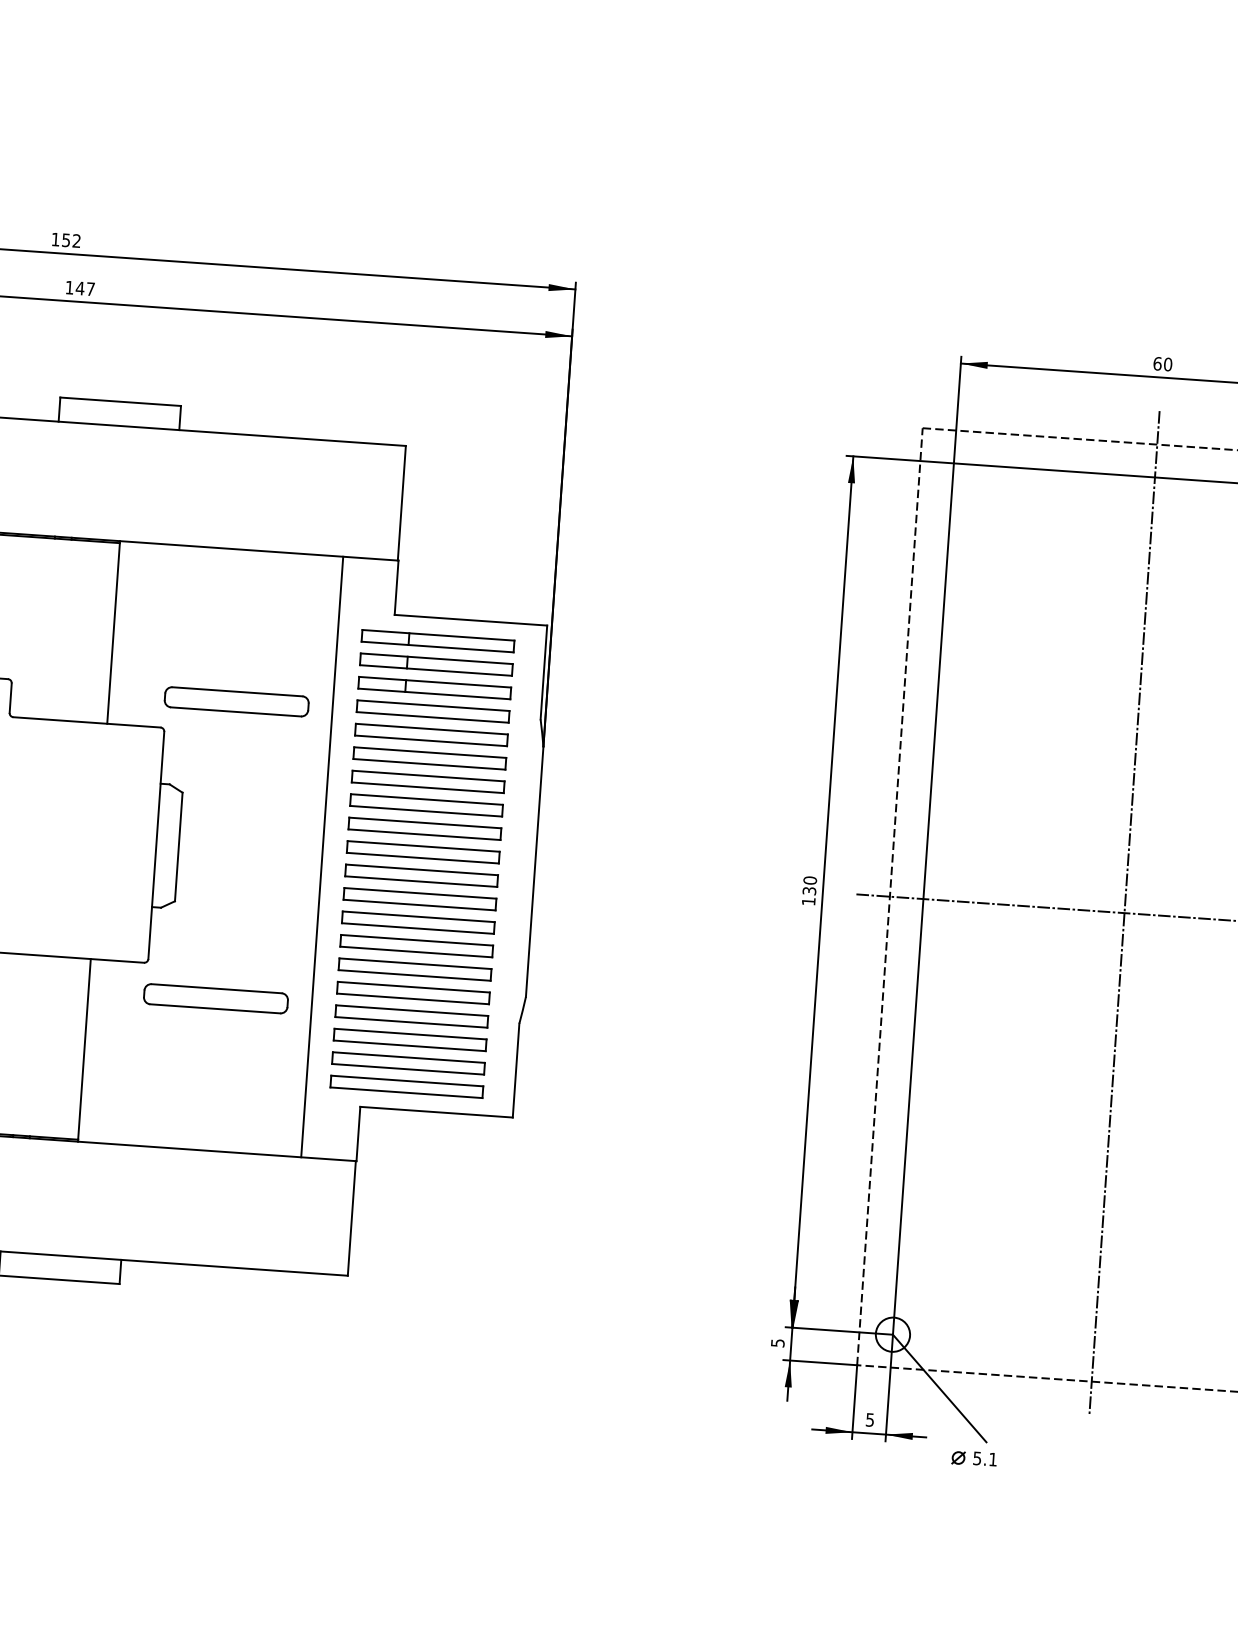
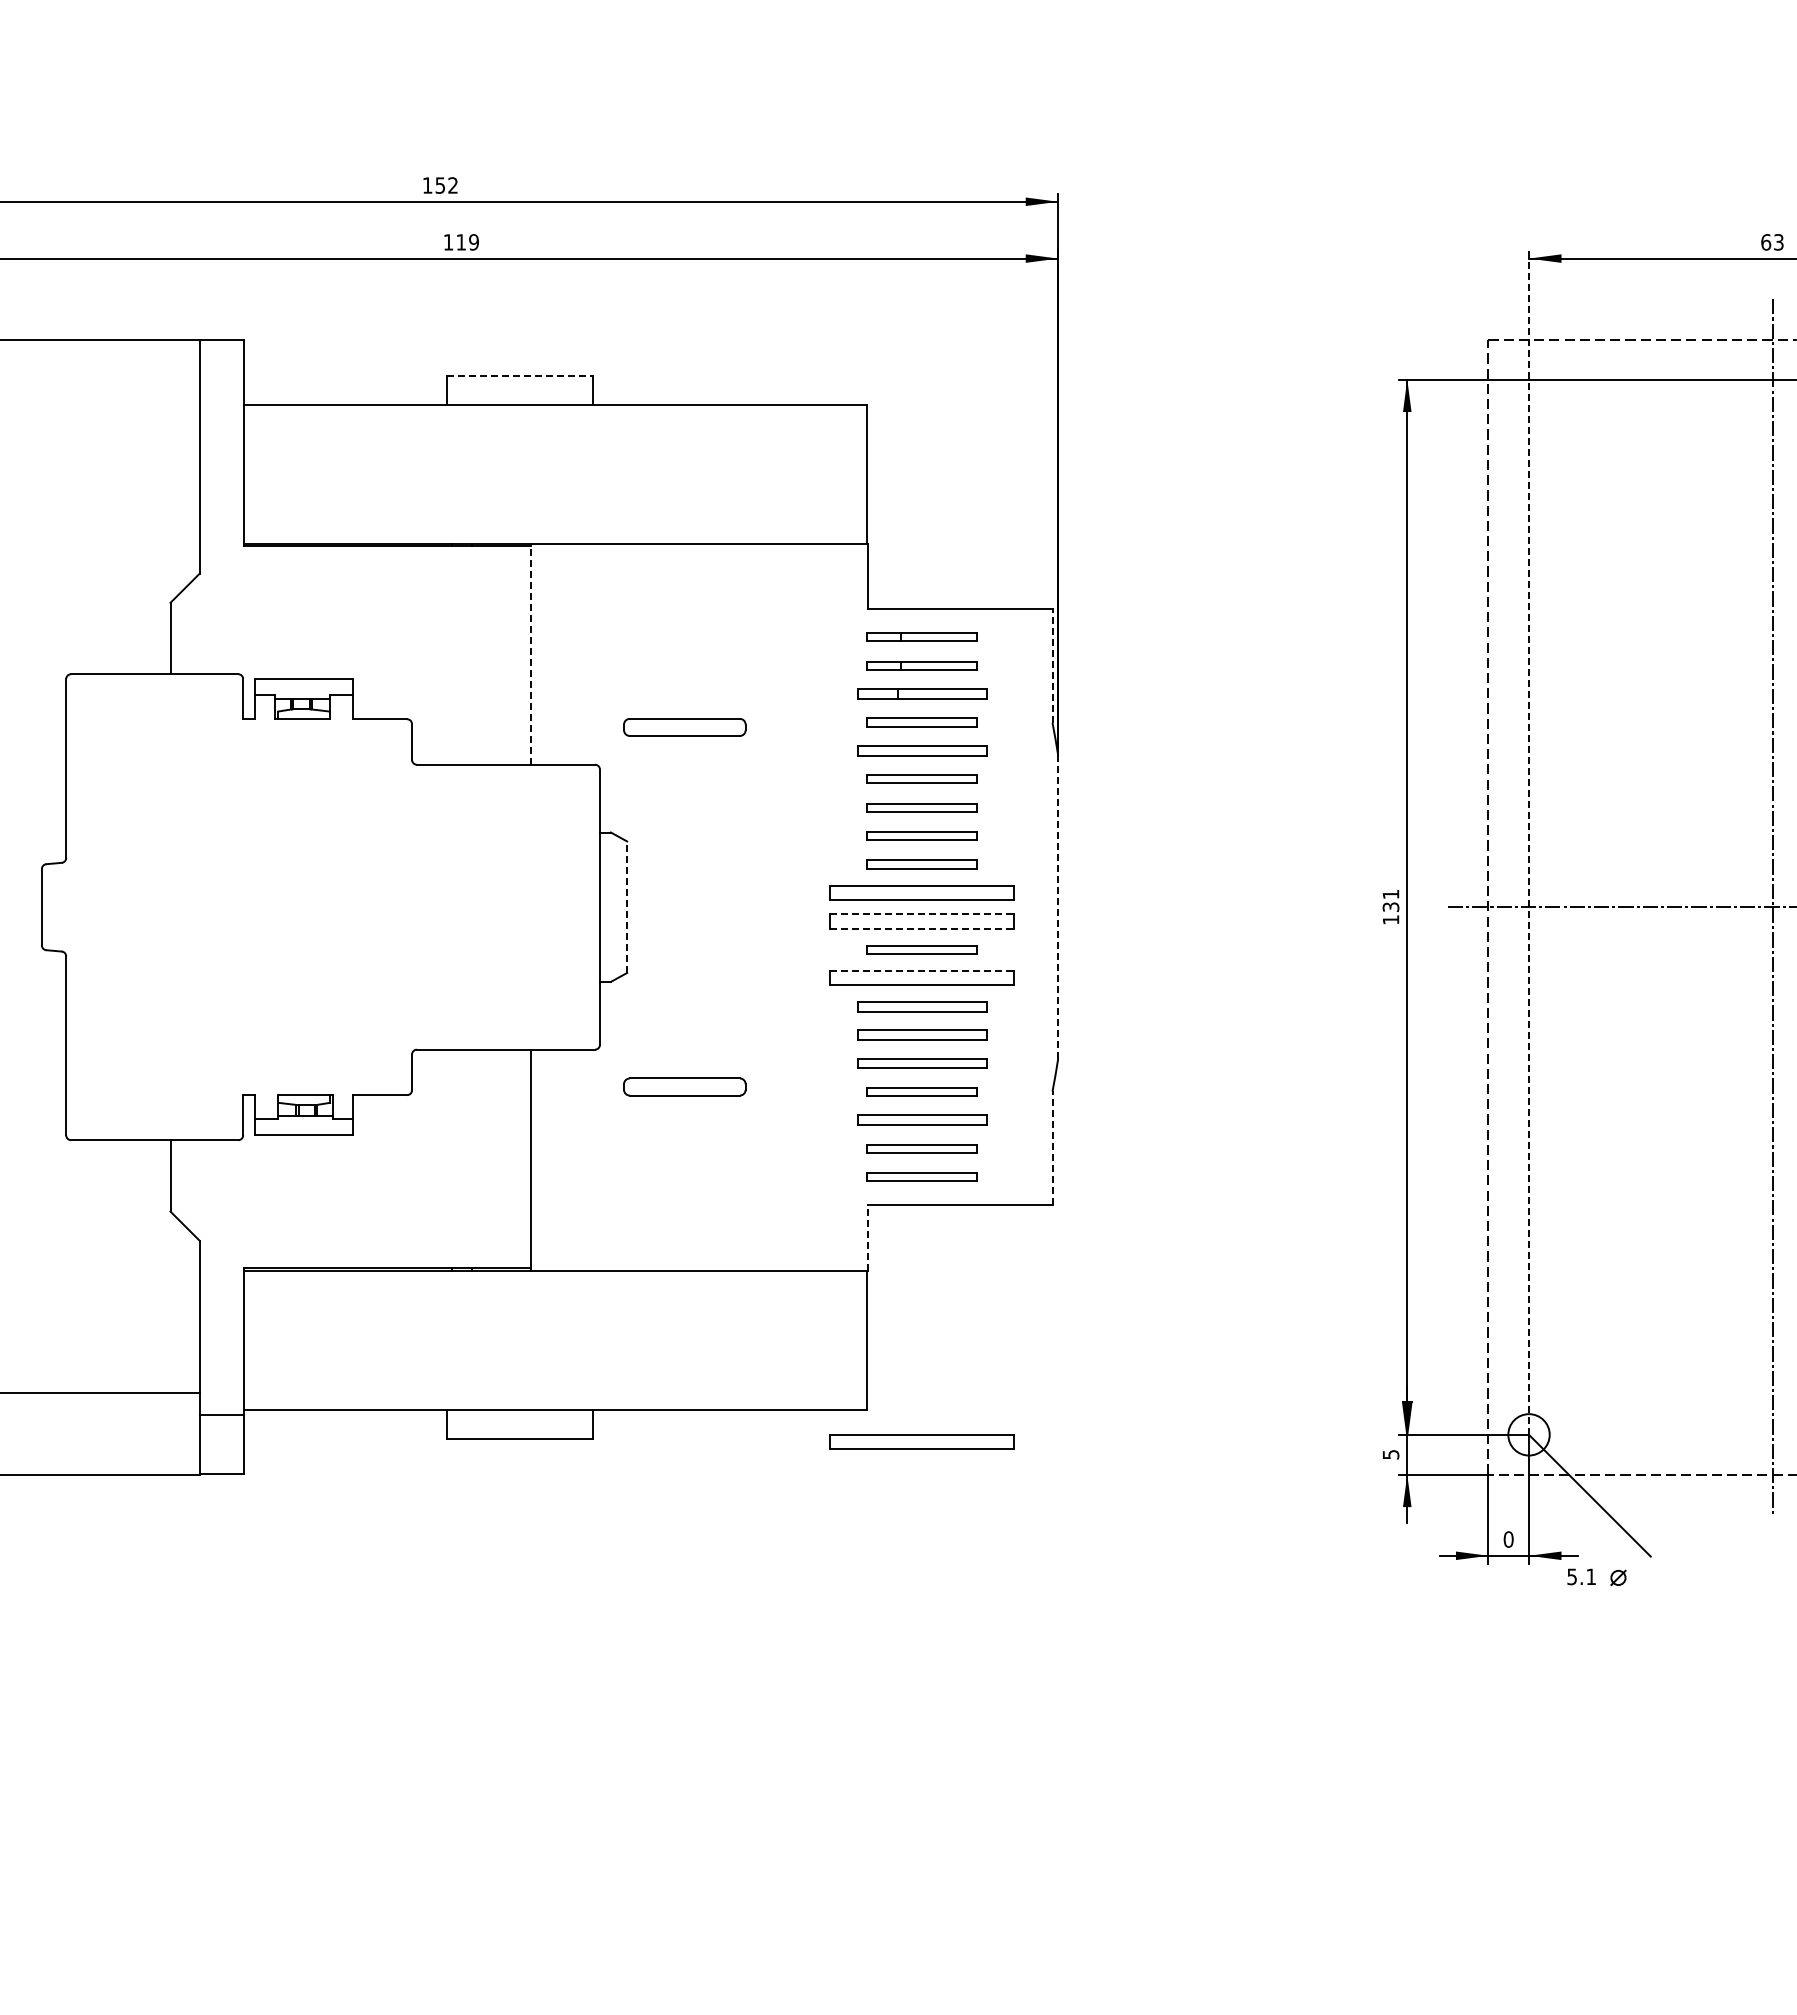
text: (85, 288) -> (467, 242), 147 -> 119
text: (1167, 364) -> (1778, 242), 60 -> 63
line: (121, 401) -> (520, 375), solid -> dashed
line: (113, 632) -> (530, 654), solid -> dashed
part: (437, 640) -> (921, 636), size x0.6
part: (435, 664) -> (921, 665), size x0.6
line: (543, 672) -> (1052, 666), solid -> dashed
part: (434, 687) -> (921, 693), size x0.7
part: (236, 701) -> (684, 727), size x0.7
part: (432, 711) -> (921, 722), size x0.6
part: (430, 734) -> (921, 750), size x0.7
part: (429, 757) -> (921, 778), size x0.6
part: (427, 781) -> (921, 807), size x0.6
part: (425, 804) -> (921, 835), size x0.6
part: (424, 828) -> (921, 864), size x0.6
line: (927, 845) -> (1529, 842), solid -> dashed
line: (179, 847) -> (627, 907), solid -> dashed
line: (321, 856) -> (800, 906), removed
line: (422, 870) -> (922, 914), solid -> dashed
line: (534, 871) -> (1058, 906), solid -> dashed
text: (809, 880) -> (1390, 894), 130 -> 131
line: (421, 881) -> (922, 928), solid -> dashed
part: (419, 898) -> (921, 949), size x0.6
line: (418, 917) -> (922, 971), solid -> dashed
part: (416, 945) -> (921, 1006), size x0.7
part: (414, 969) -> (921, 1034), size x0.7
part: (412, 993) -> (921, 1063), size x0.7
part: (215, 998) -> (684, 1086), size x0.7
part: (411, 1016) -> (921, 1091), size x0.6
part: (409, 1039) -> (921, 1119), size x0.7
part: (407, 1063) -> (921, 1148), size x0.6
line: (516, 1070) -> (1052, 1148), solid -> dashed
part: (406, 1086) -> (921, 1176), size x0.6
line: (358, 1134) -> (867, 1238), solid -> dashed
part: (390, 1305) -> (921, 1441), added
text: (869, 1419) -> (1508, 1539), 5 -> 0
text: (985, 1458) -> (1581, 1576), moved

